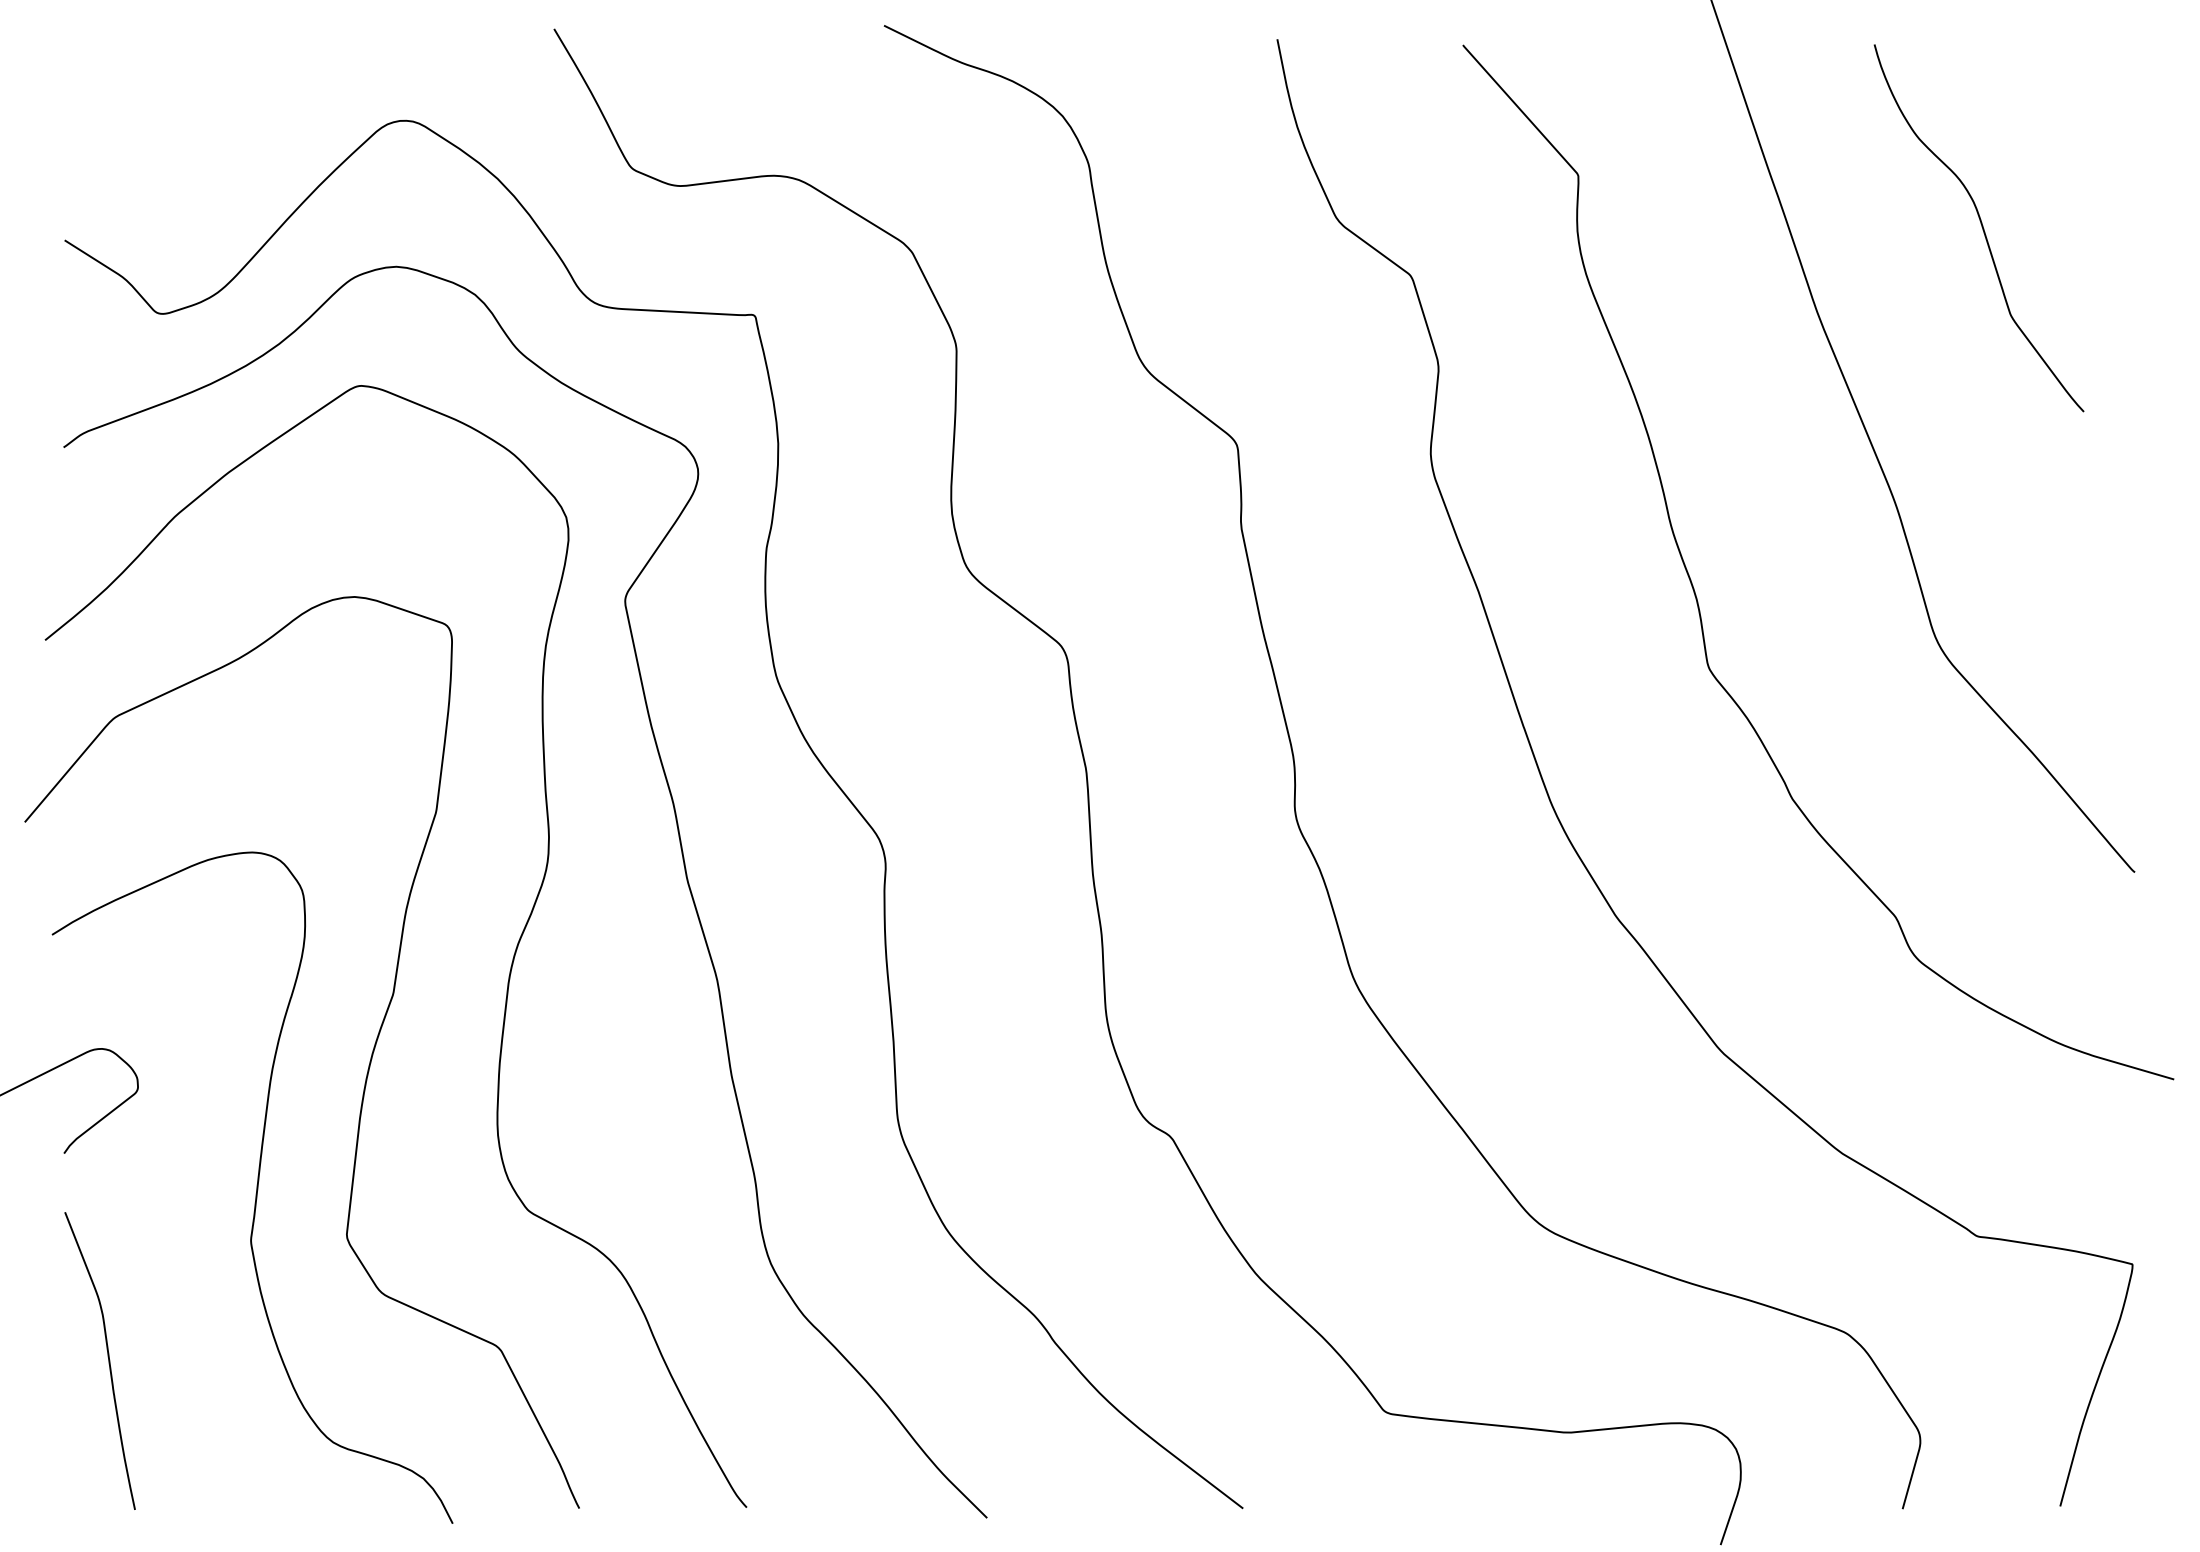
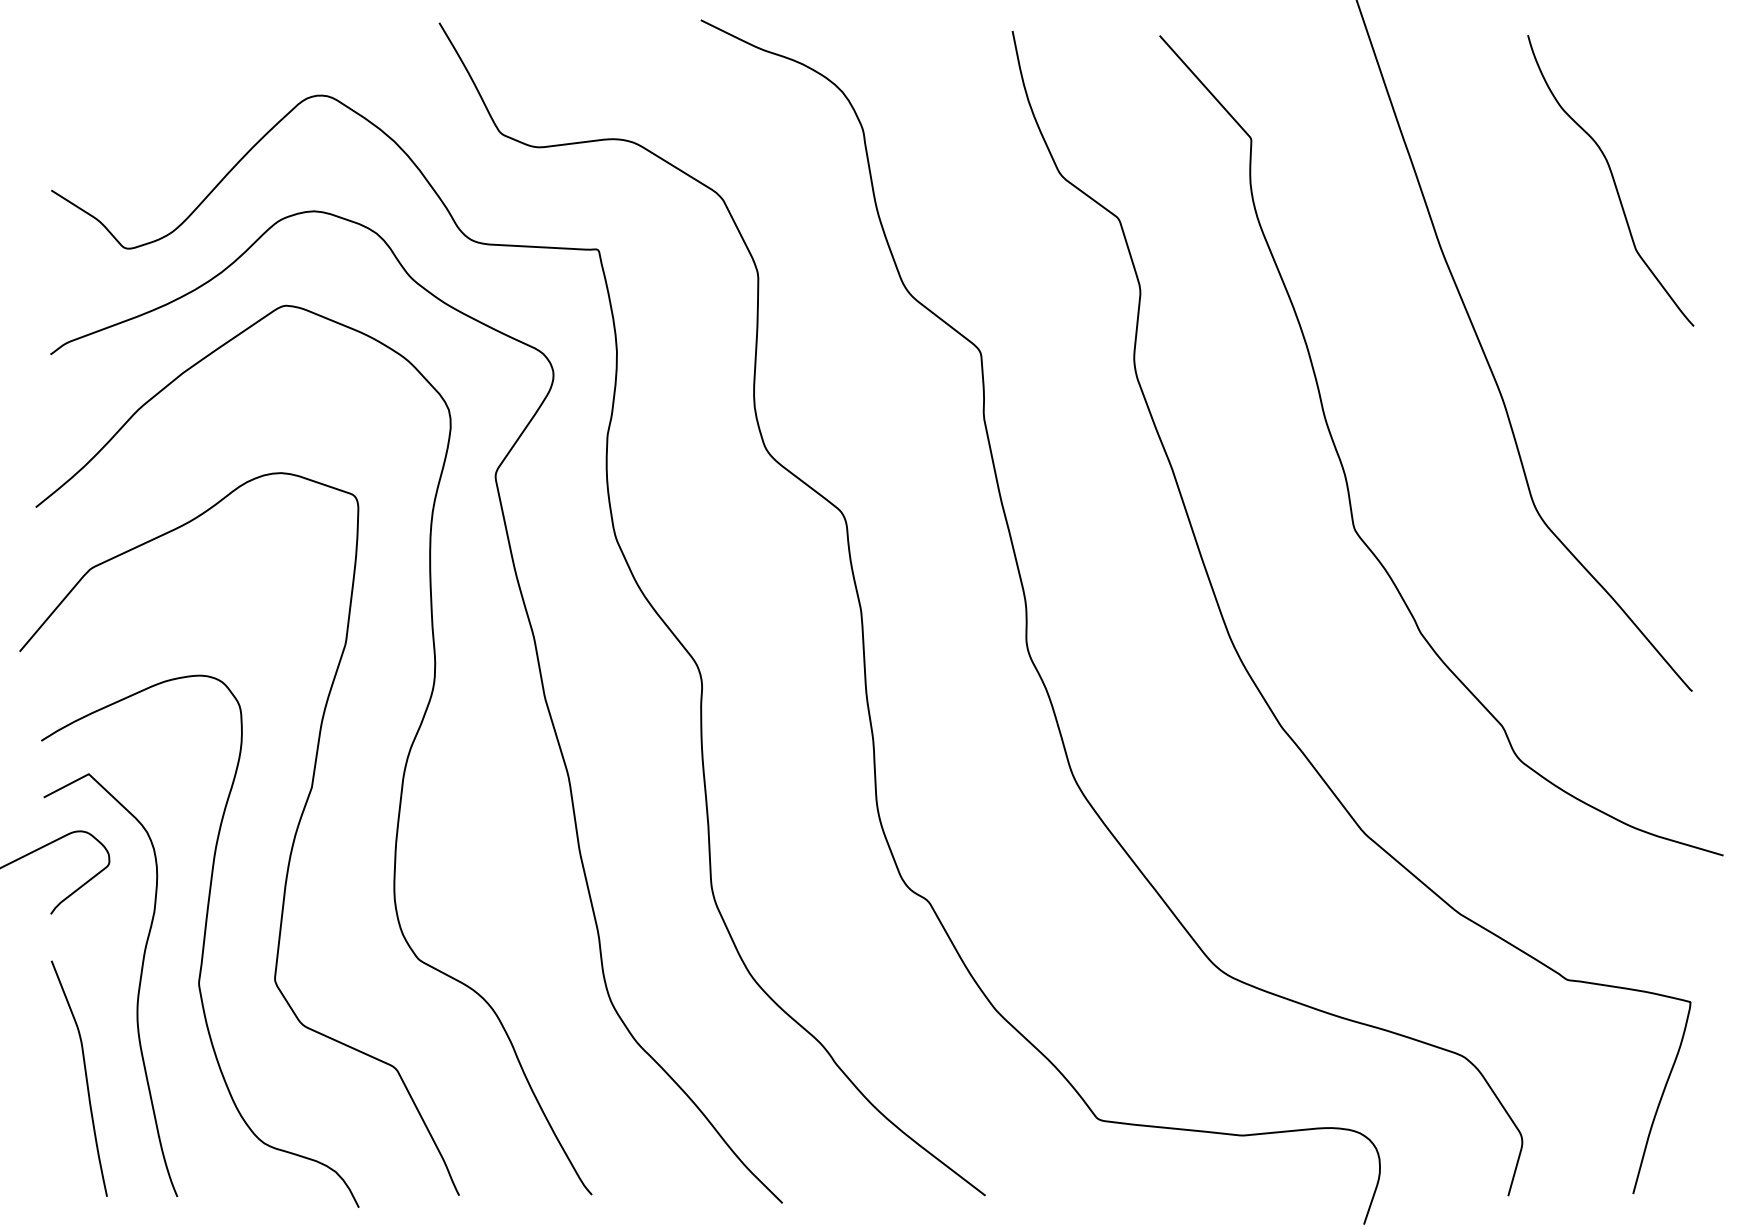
curve: (1981, 227) -> (1612, 180), moved
curve: (174, 1247) -> (138, 988), added

